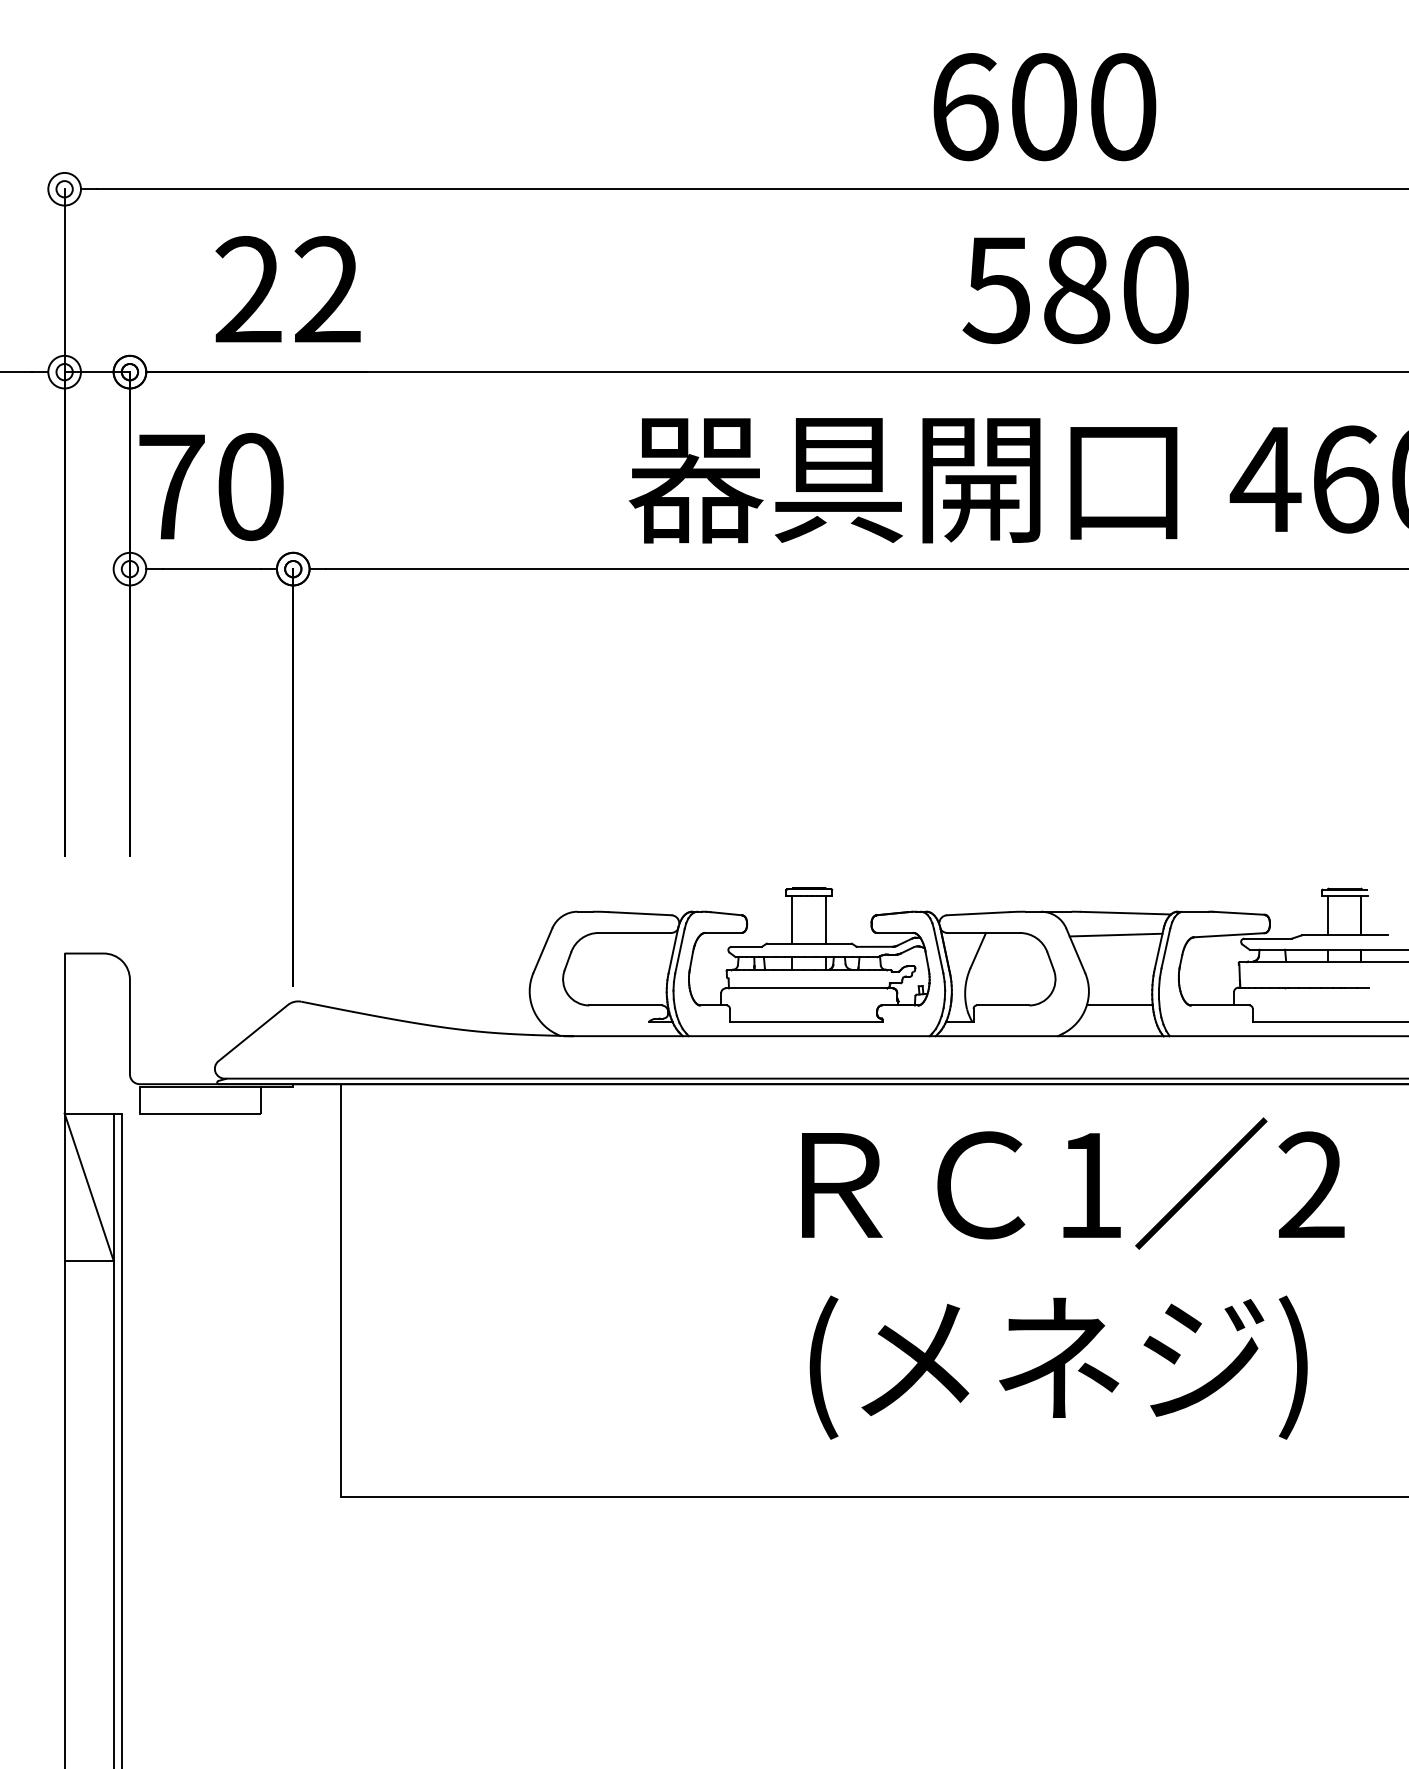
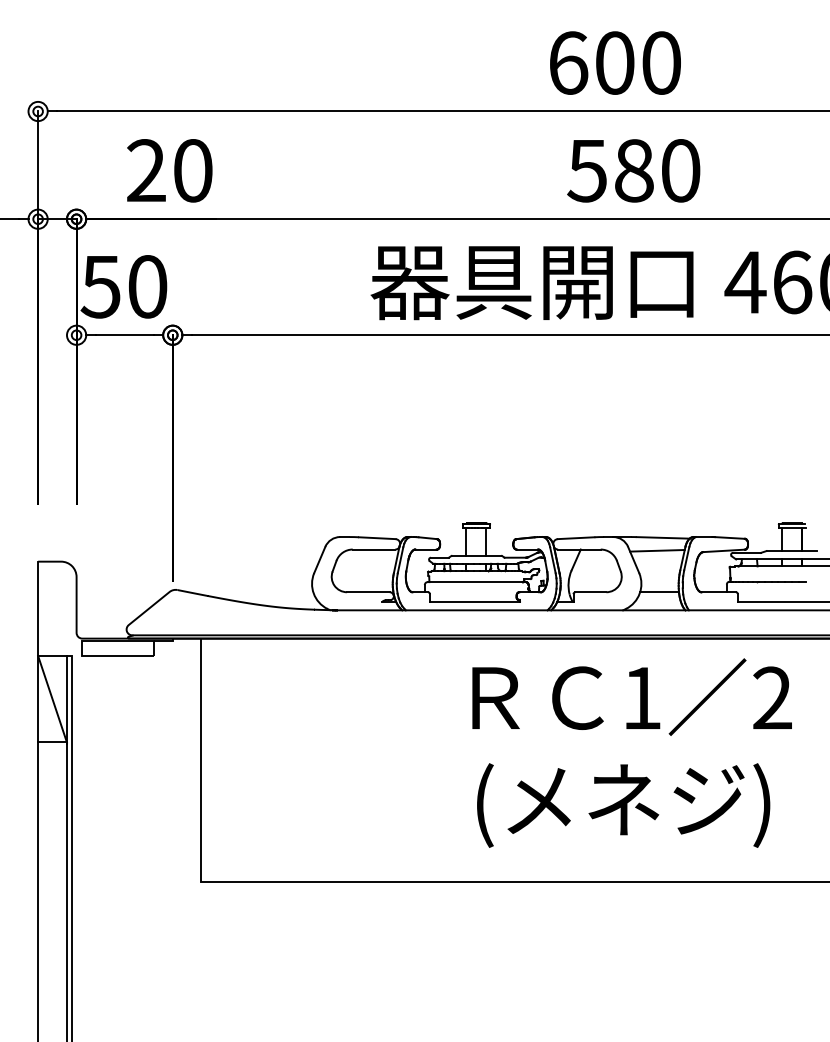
text: (326, 289) -> (192, 170), 22 -> 20
text: (170, 488) -> (100, 287), 70 -> 50

